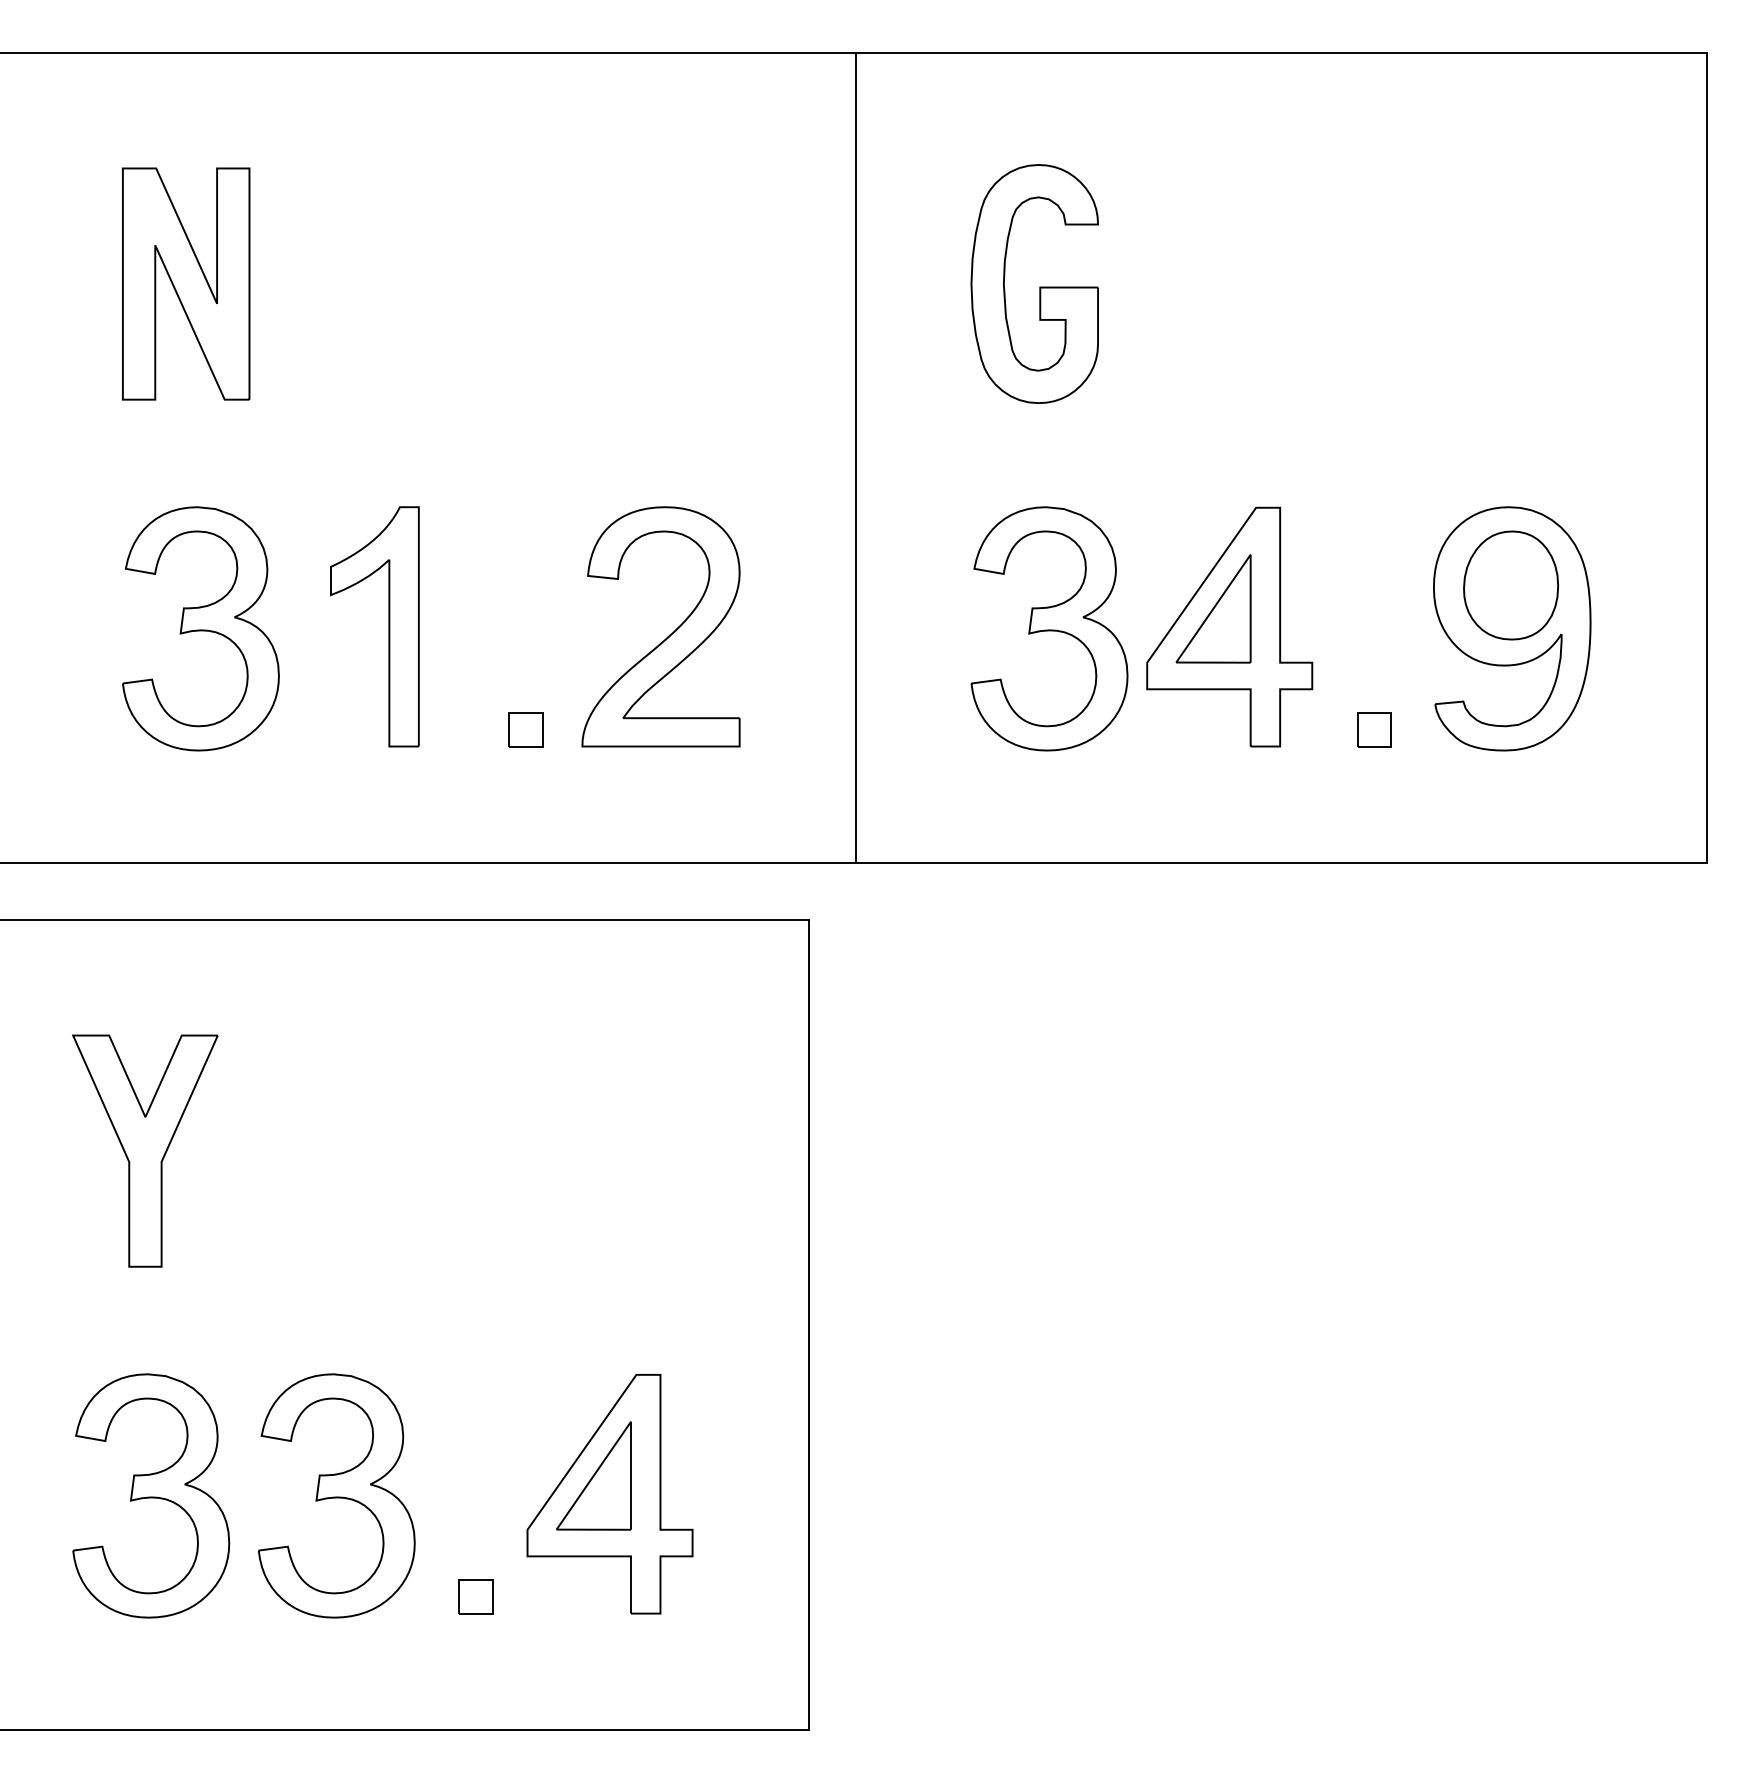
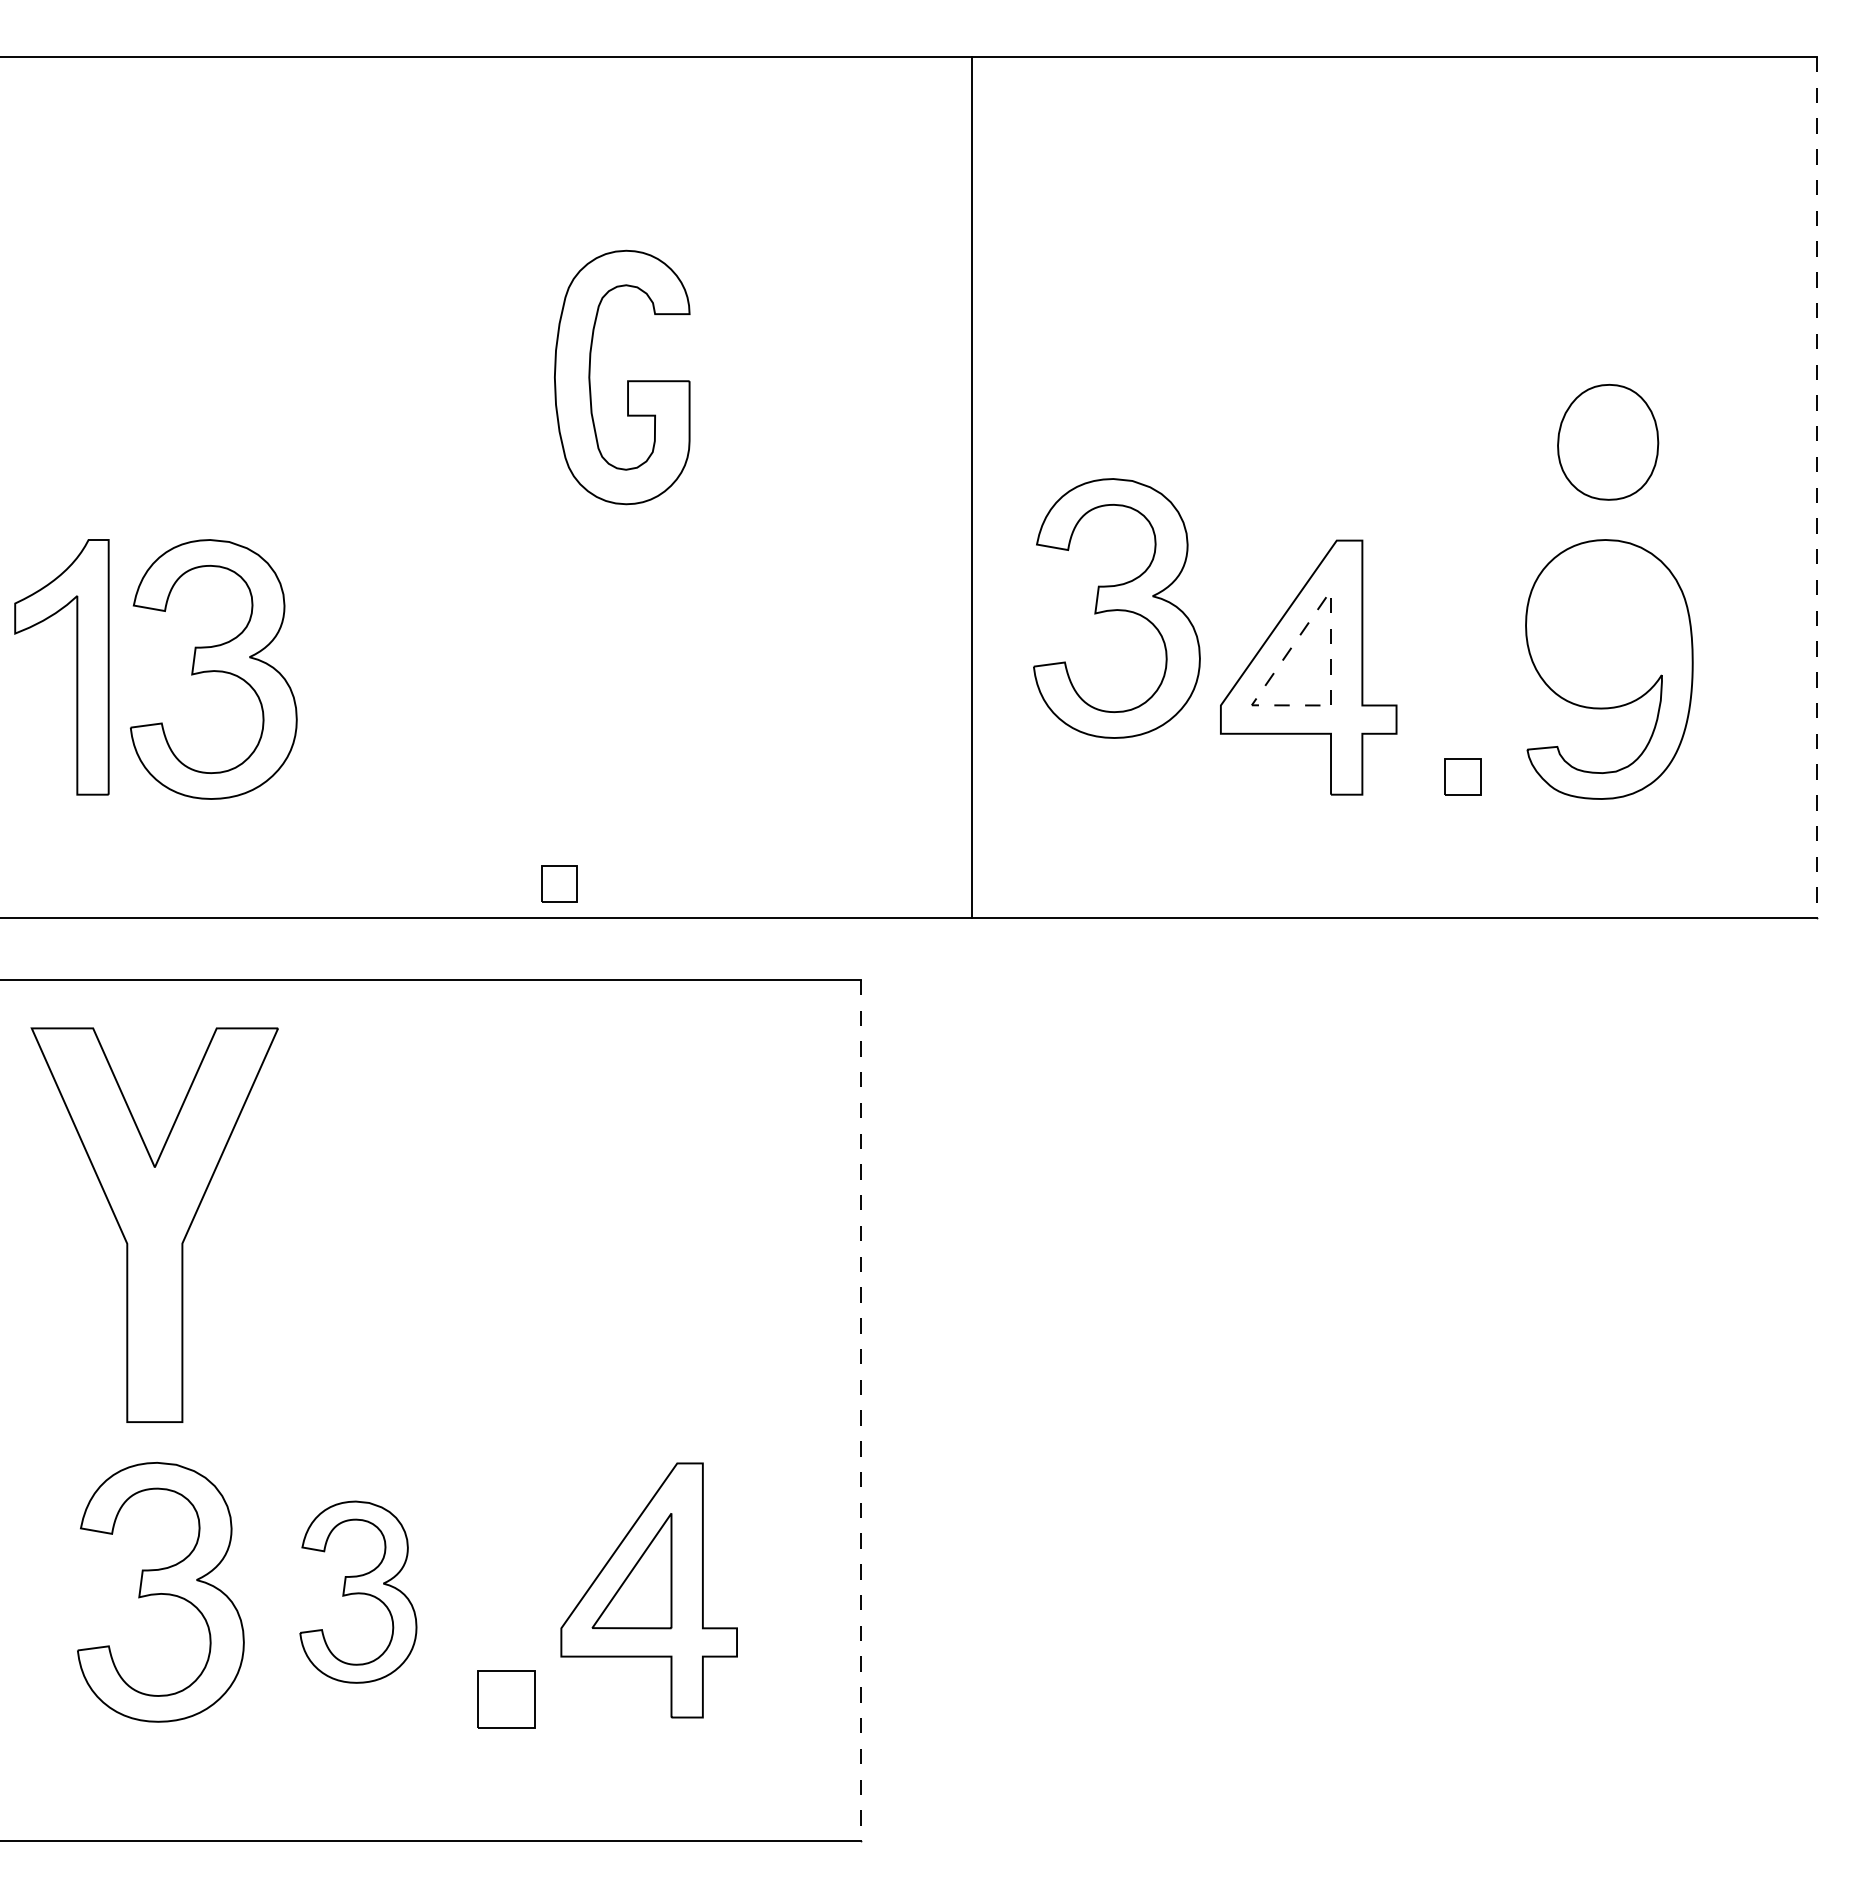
part: (185, 284) -> (197, 302), removed
part: (1035, 284) -> (622, 377), moved
line: (855, 457) -> (971, 487), moved
line: (1706, 457) -> (1816, 487), solid -> dashed
part: (1511, 585) -> (1608, 442), moved
line: (1222, 595) -> (1301, 634), solid -> dashed
part: (388, 627) -> (76, 667), moved
part: (1049, 628) -> (1116, 608), moved
part: (668, 635) -> (711, 676), removed
part: (525, 729) -> (559, 883), moved
part: (145, 1151) -> (154, 1225), size x1.6
line: (808, 1325) -> (860, 1410), solid -> dashed
part: (336, 1495) -> (358, 1591), size x0.7
part: (475, 1596) -> (506, 1699), size x1.6

